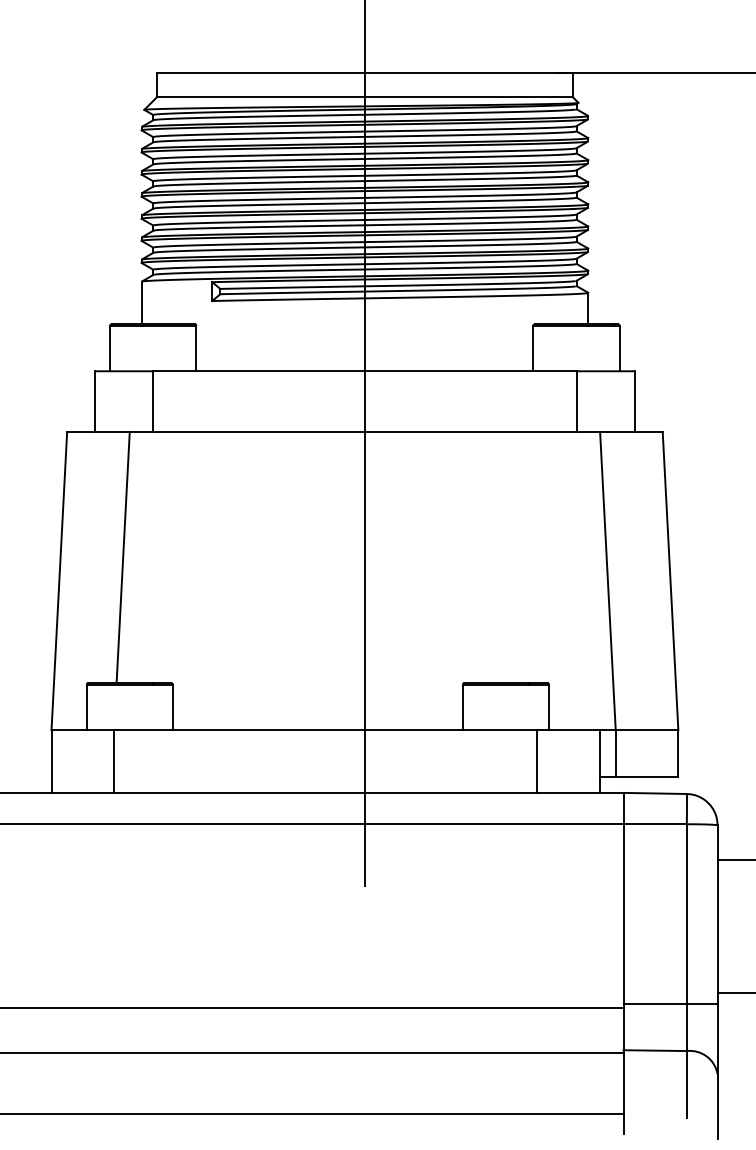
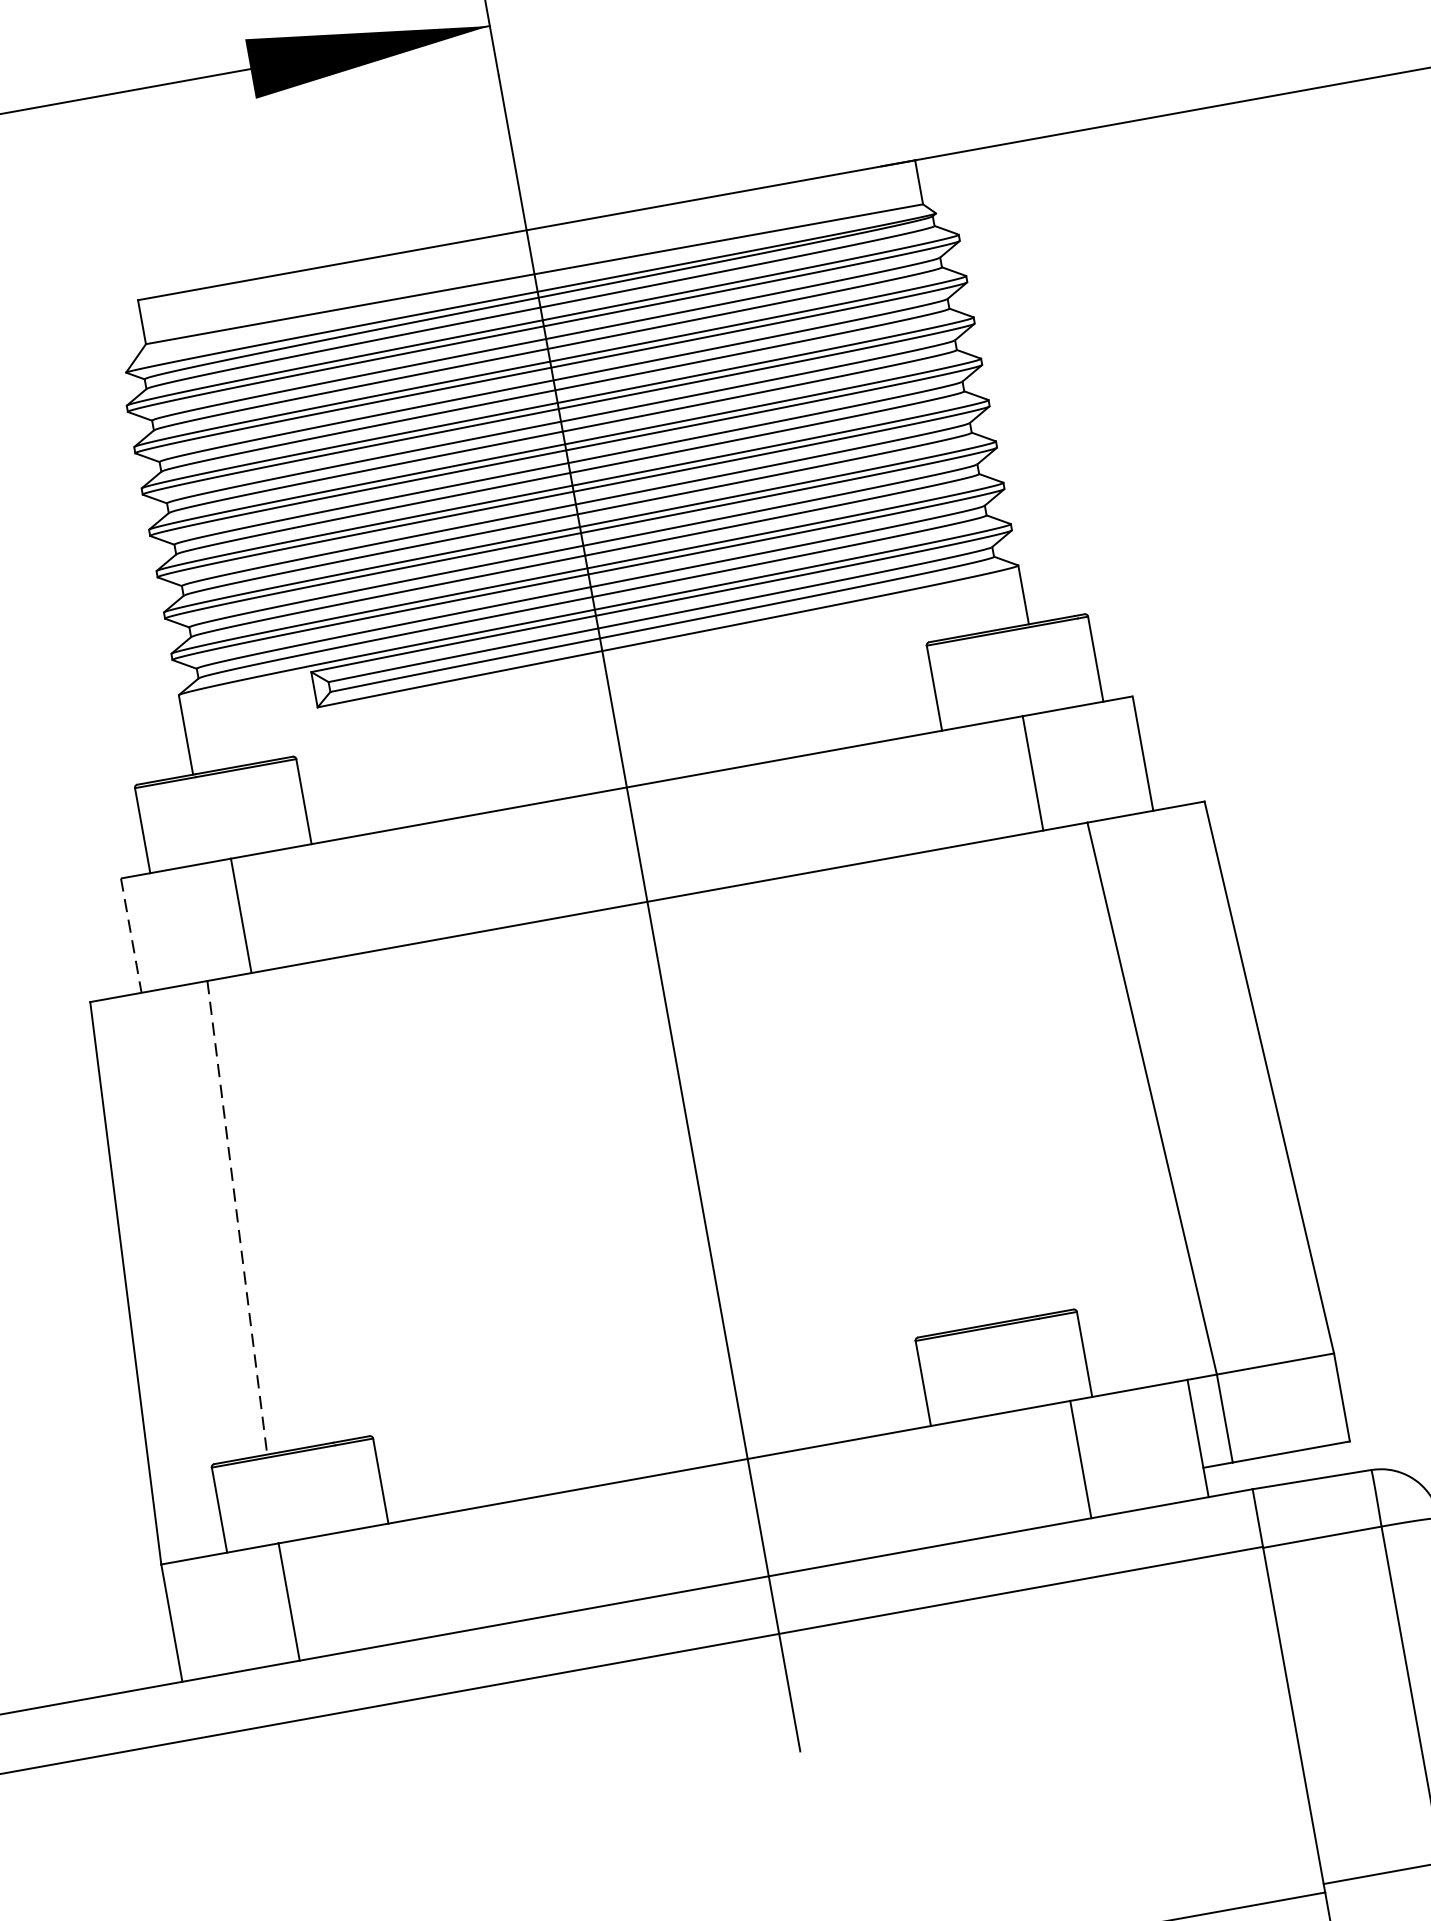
line: (94, 401) -> (131, 935), solid -> dashed
line: (123, 557) -> (237, 1217), solid -> dashed

